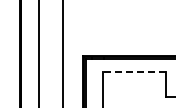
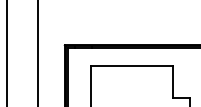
line: (134, 72) -> (131, 66), dashed -> solid

